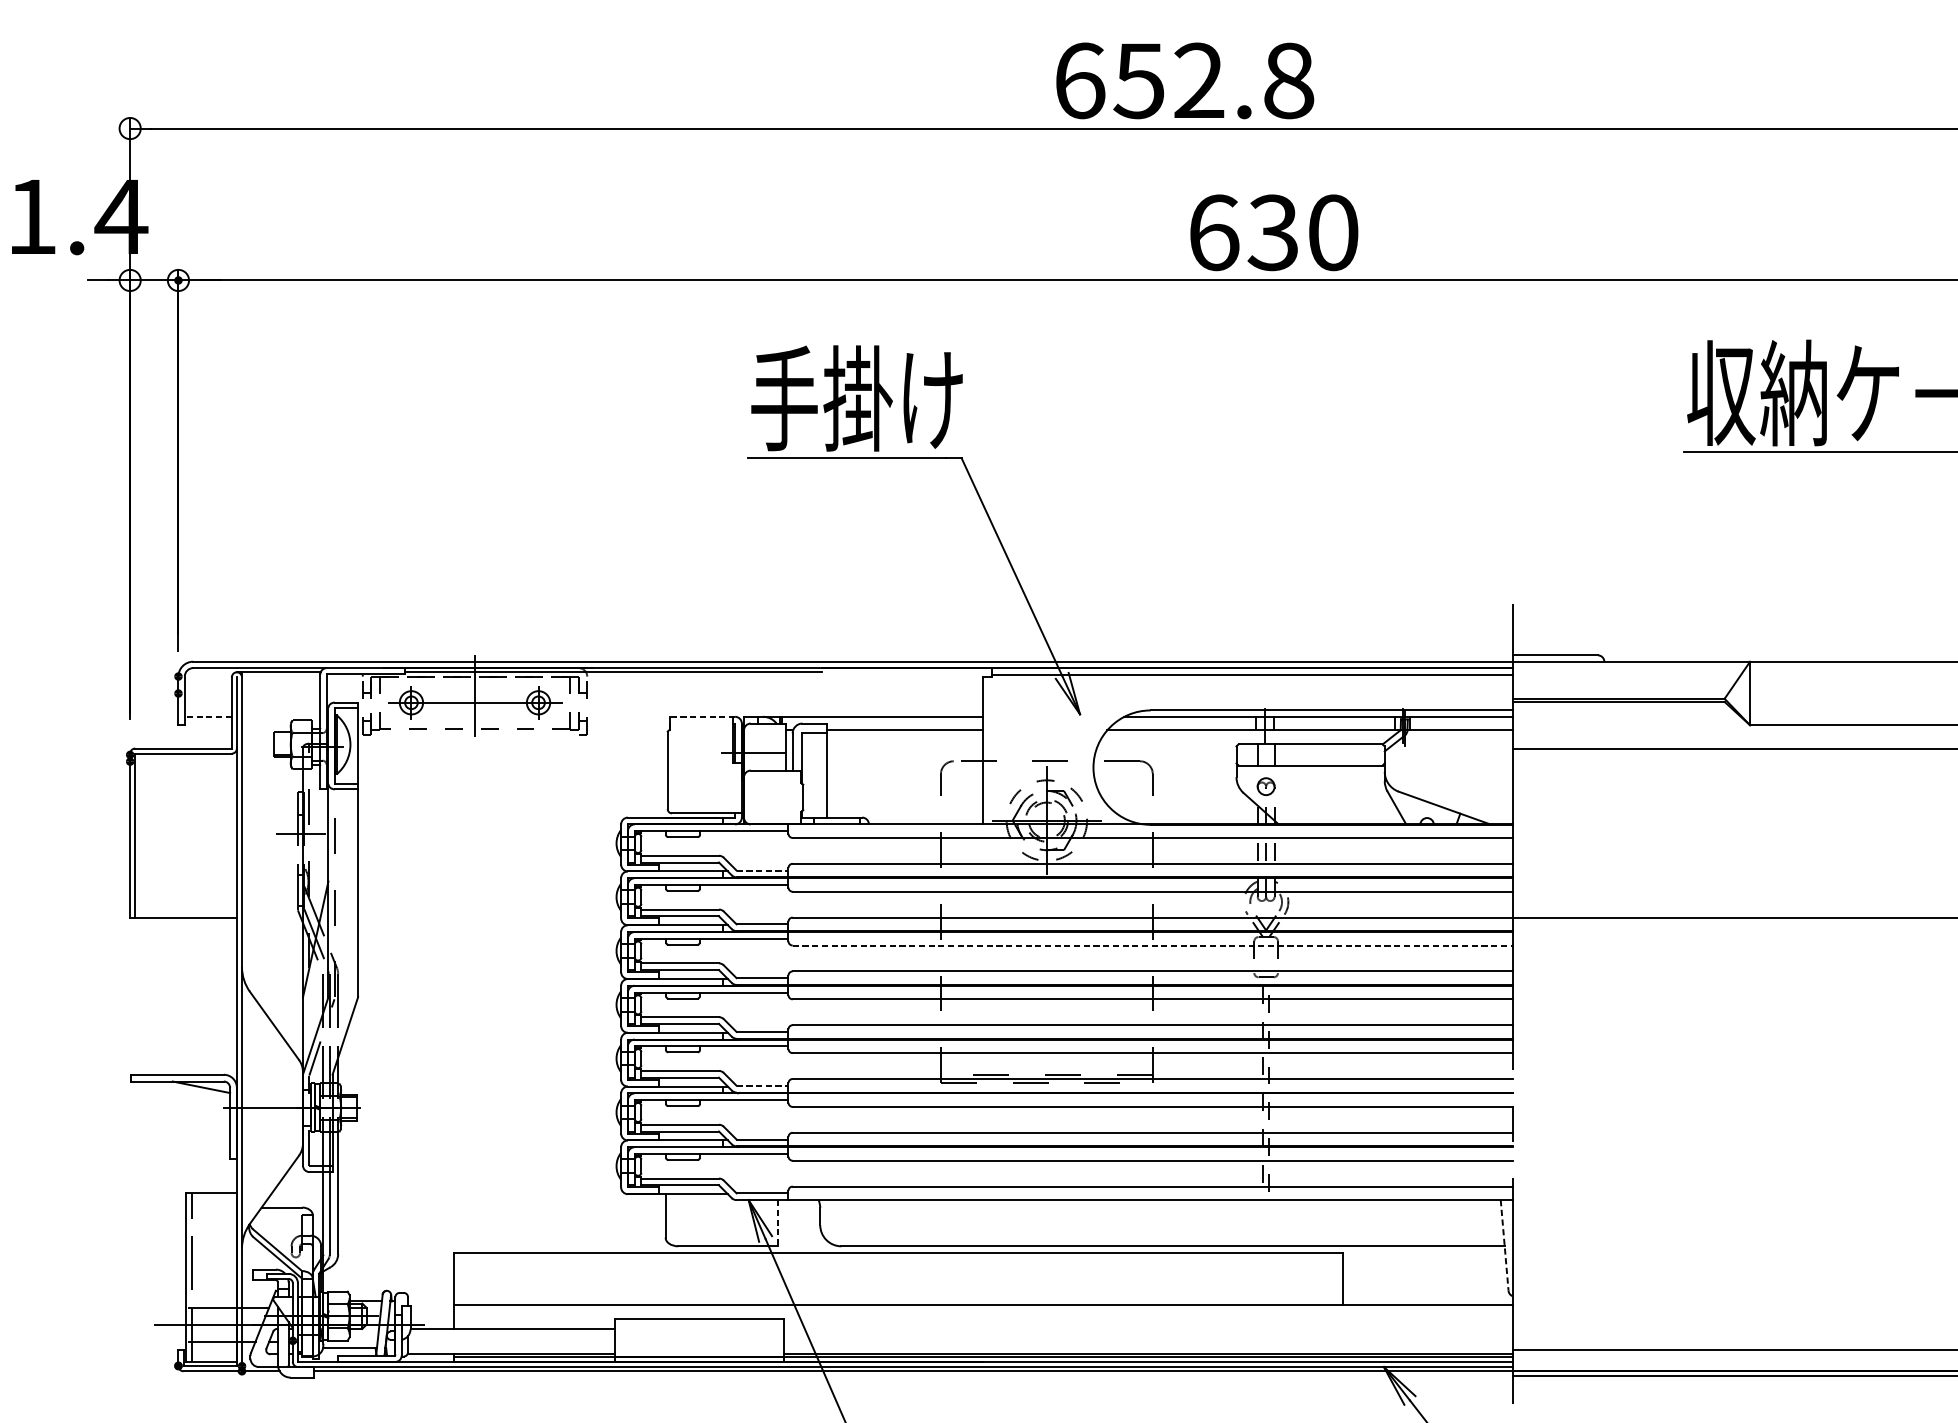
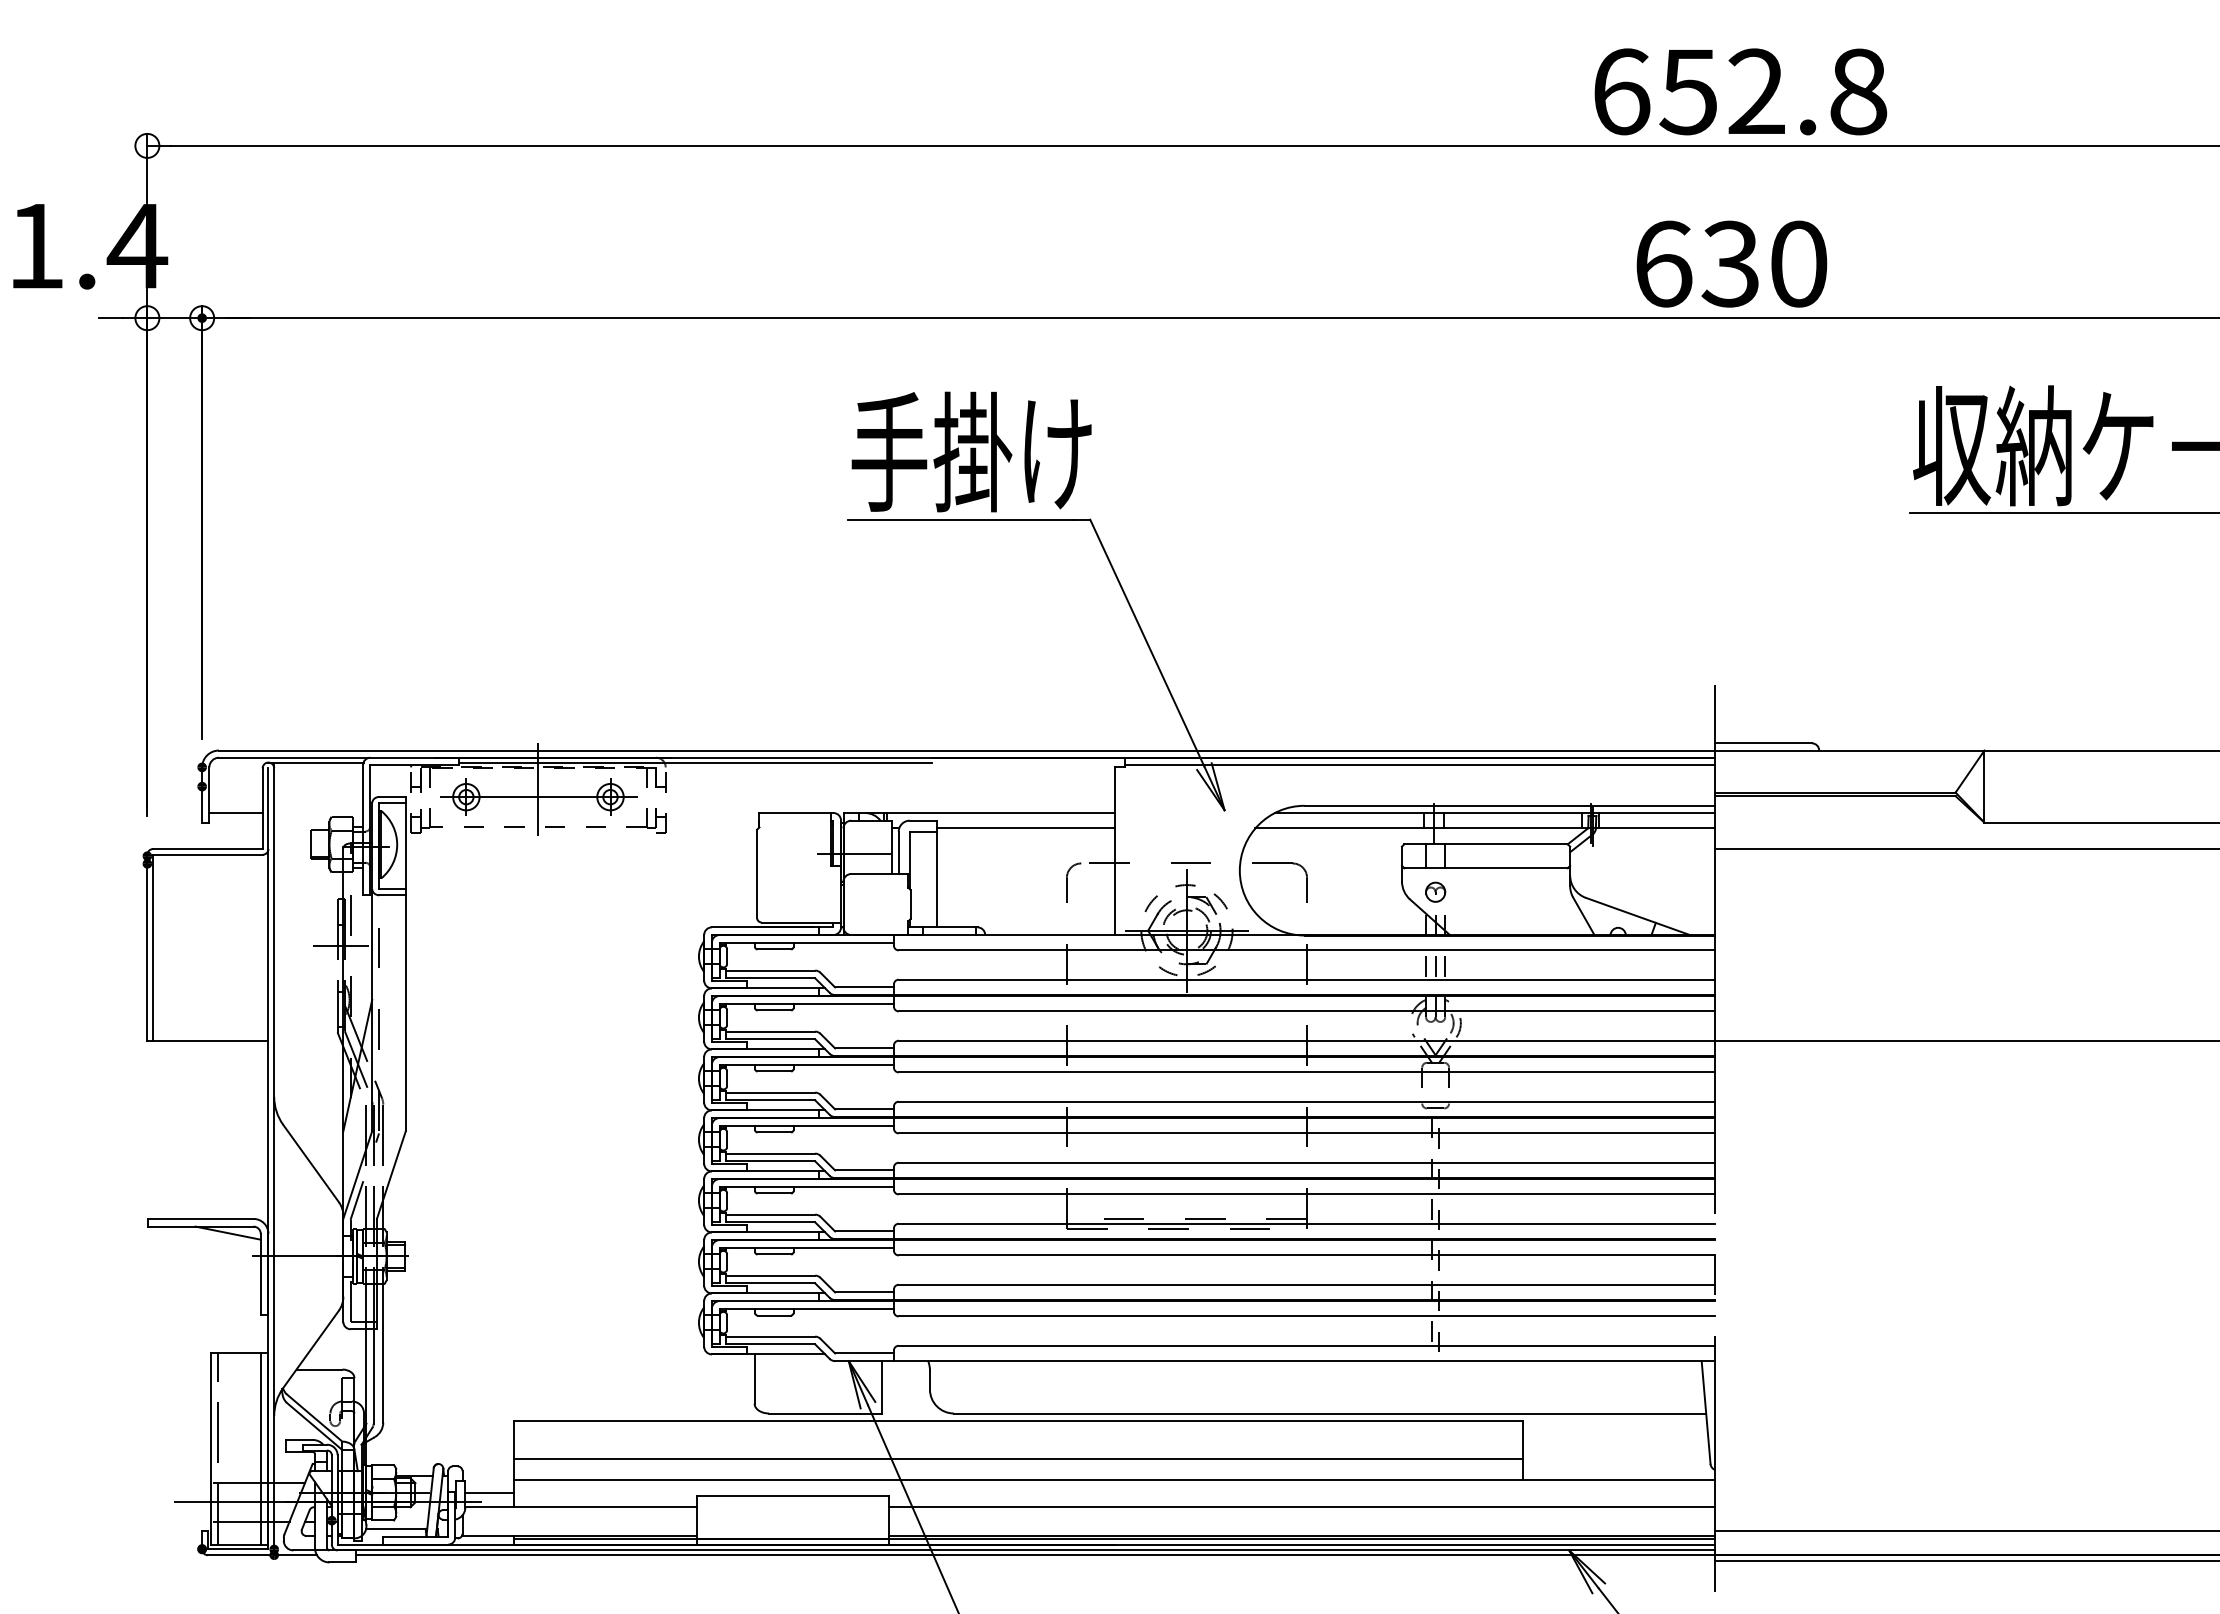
text: (1184, 80) -> (1740, 91), moved
text: (1273, 232) -> (1731, 263), moved
line: (208, 717) -> (236, 813), dashed -> solid
line: (702, 717) -> (796, 813), dashed -> solid
line: (763, 870) -> (865, 987), dashed -> solid
line: (1153, 945) -> (1307, 1072), dashed -> solid
line: (763, 1085) -> (865, 1231), dashed -> solid
line: (777, 1223) -> (881, 1387), dashed -> solid
line: (1504, 1245) -> (1706, 1412), dashed -> solid
line: (230, 1277) -> (261, 1448), added
line: (898, 1286) -> (1018, 1459), added
line: (431, 1315) -> (489, 1492), added
line: (1148, 1329) -> (1302, 1507), added

